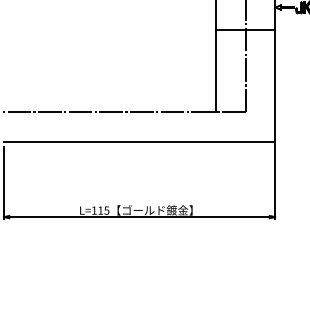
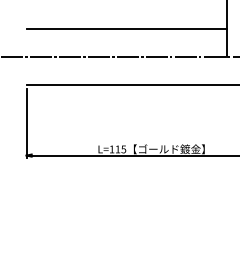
line: (109, 82) -> (126, 28), added

